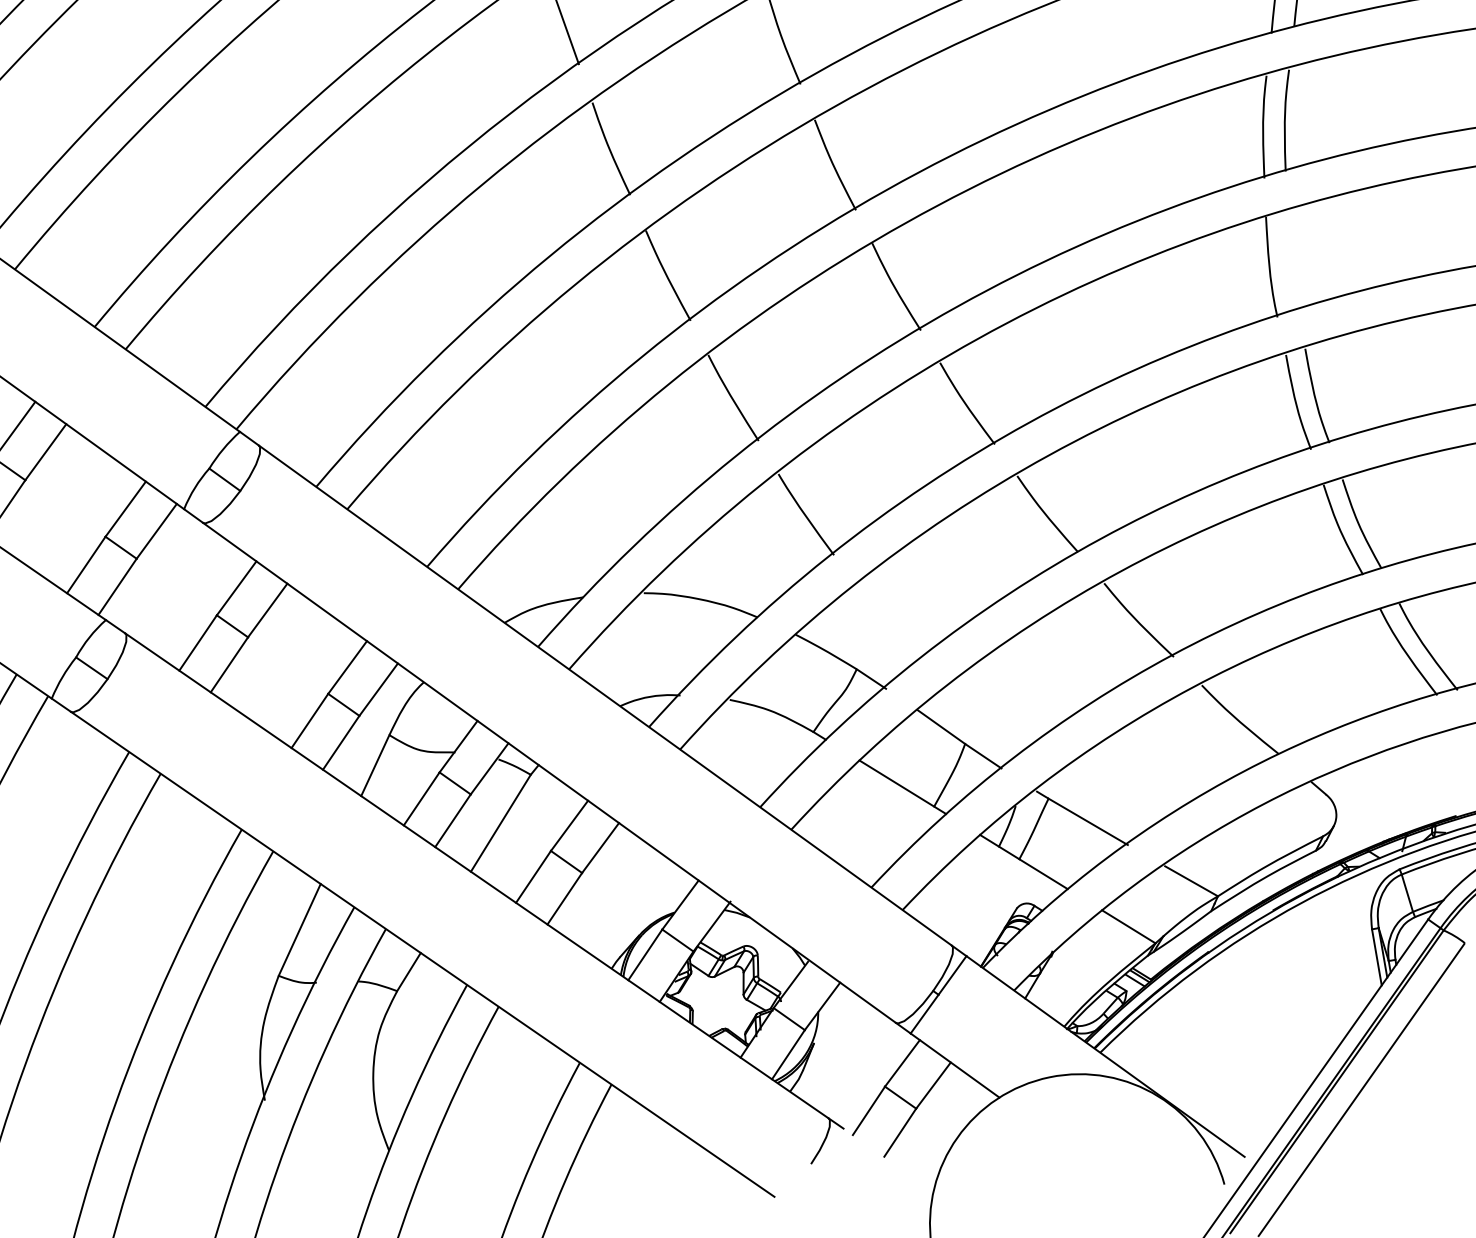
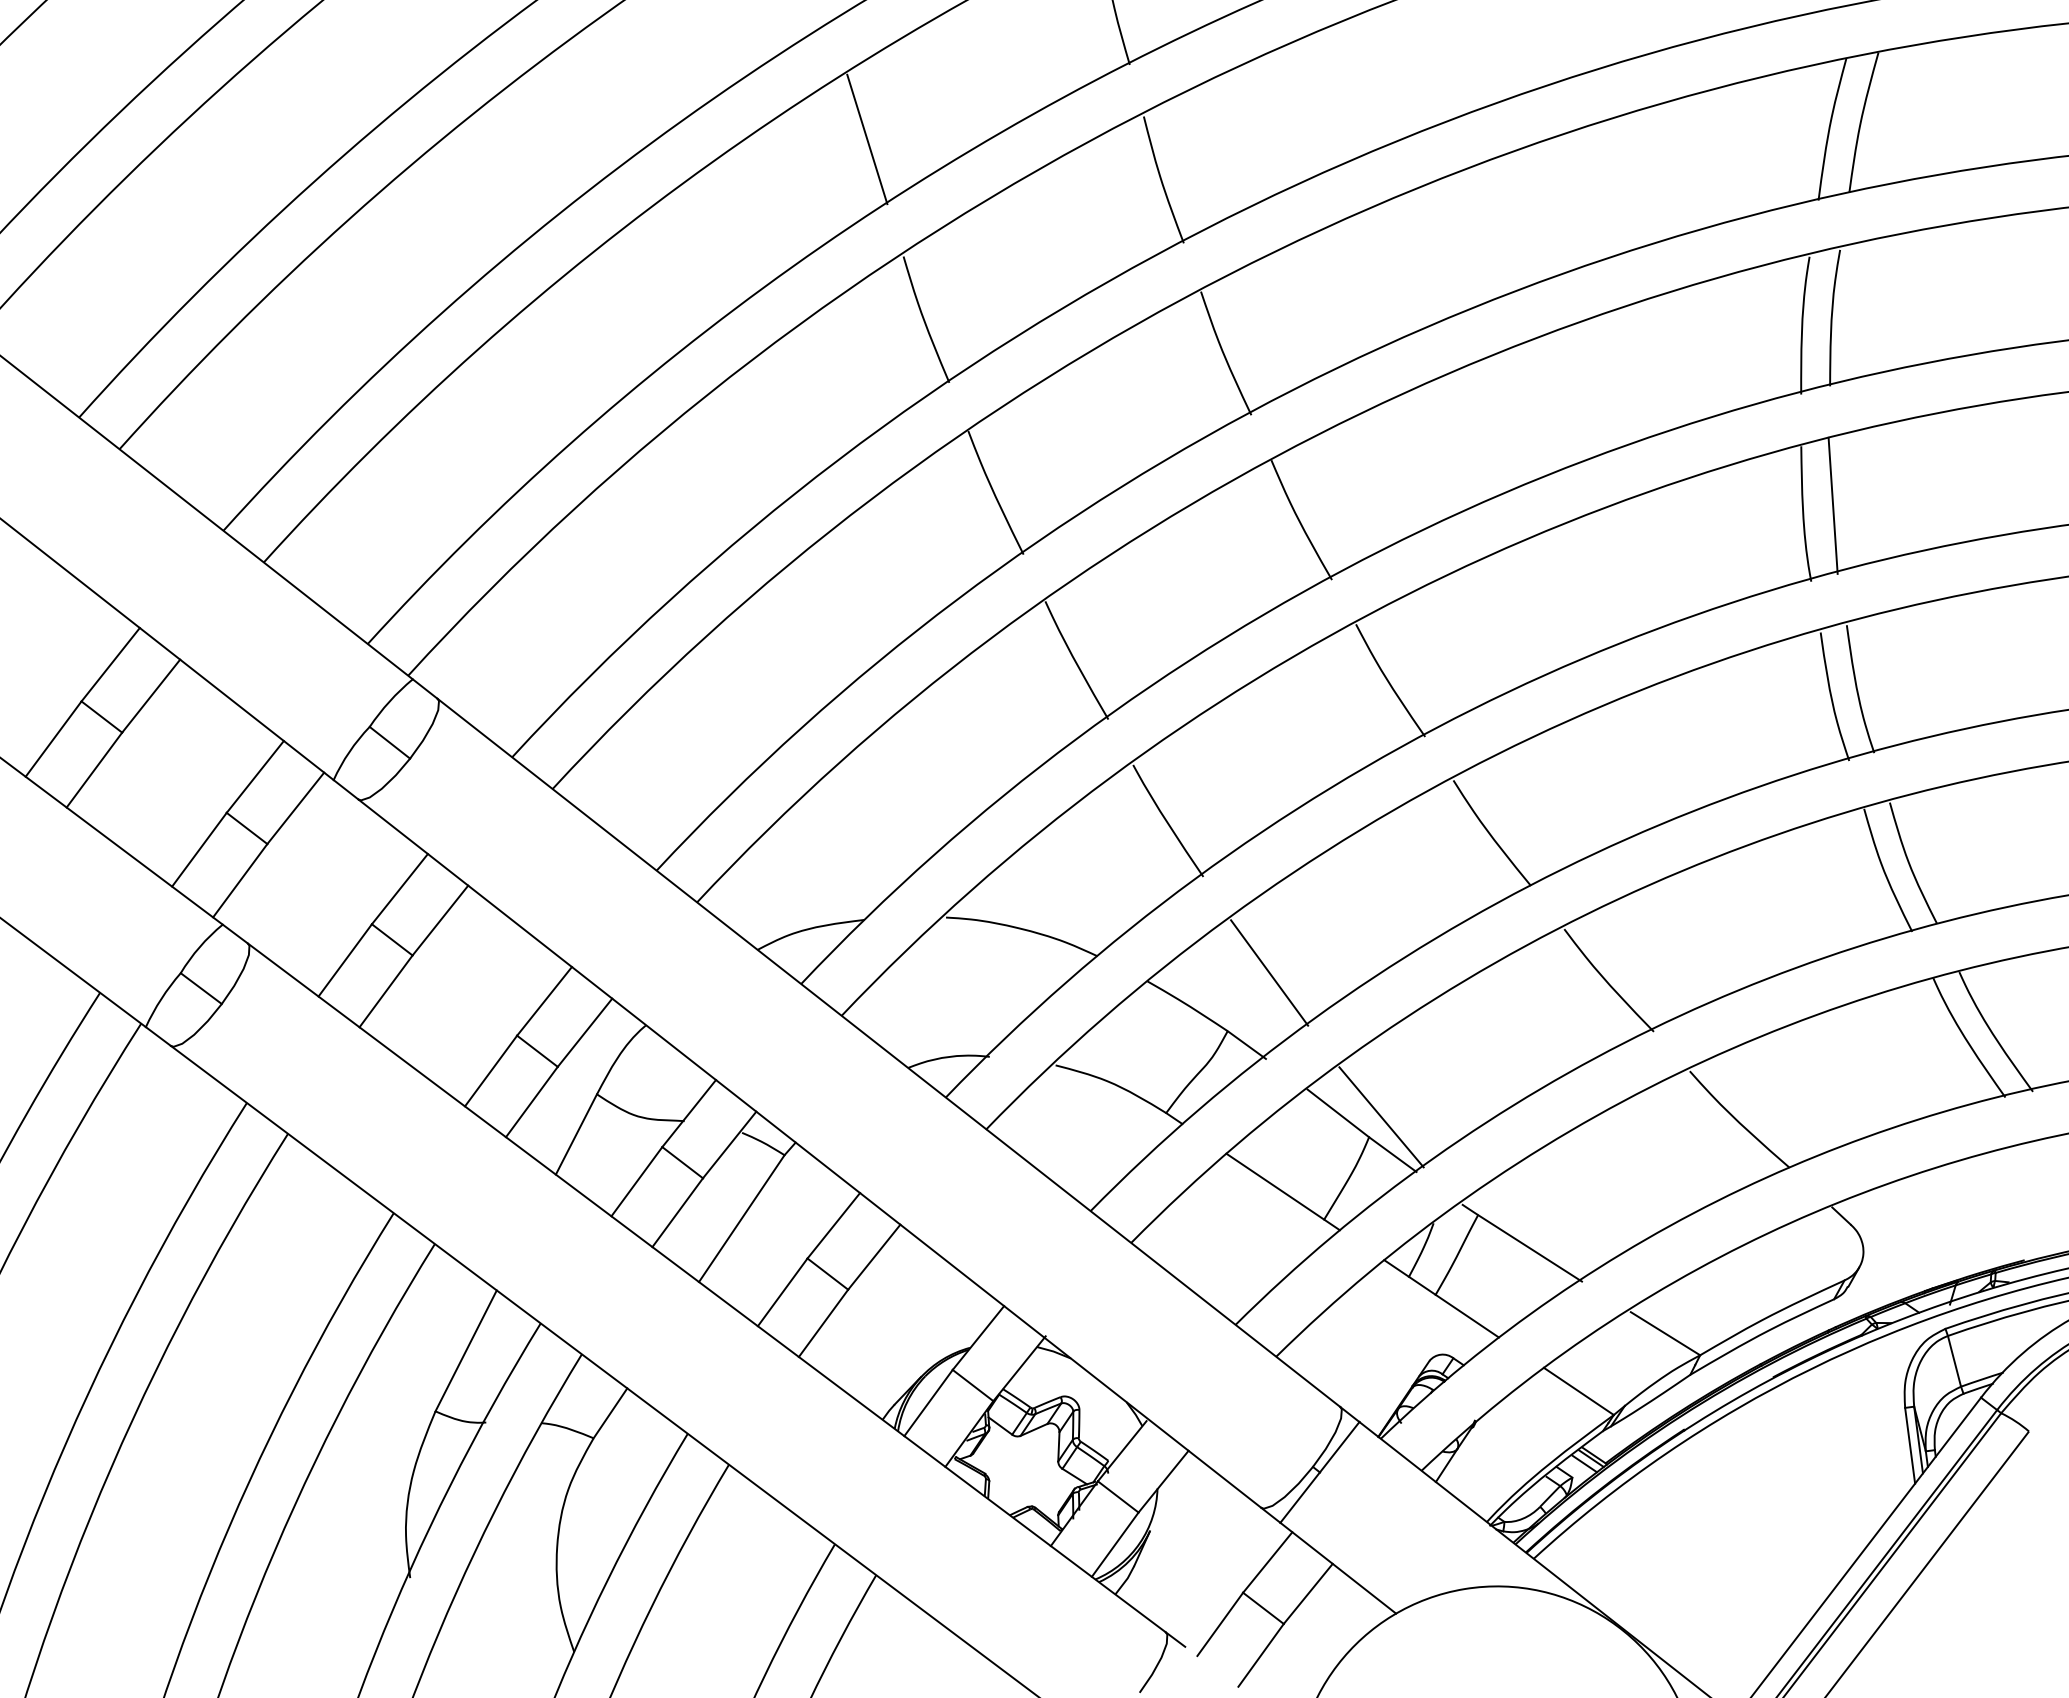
line: (1291, 260) -> (1832, 505), added
line: (886, 624) -> (1269, 972), added
line: (973, 728) -> (1381, 1117), added

